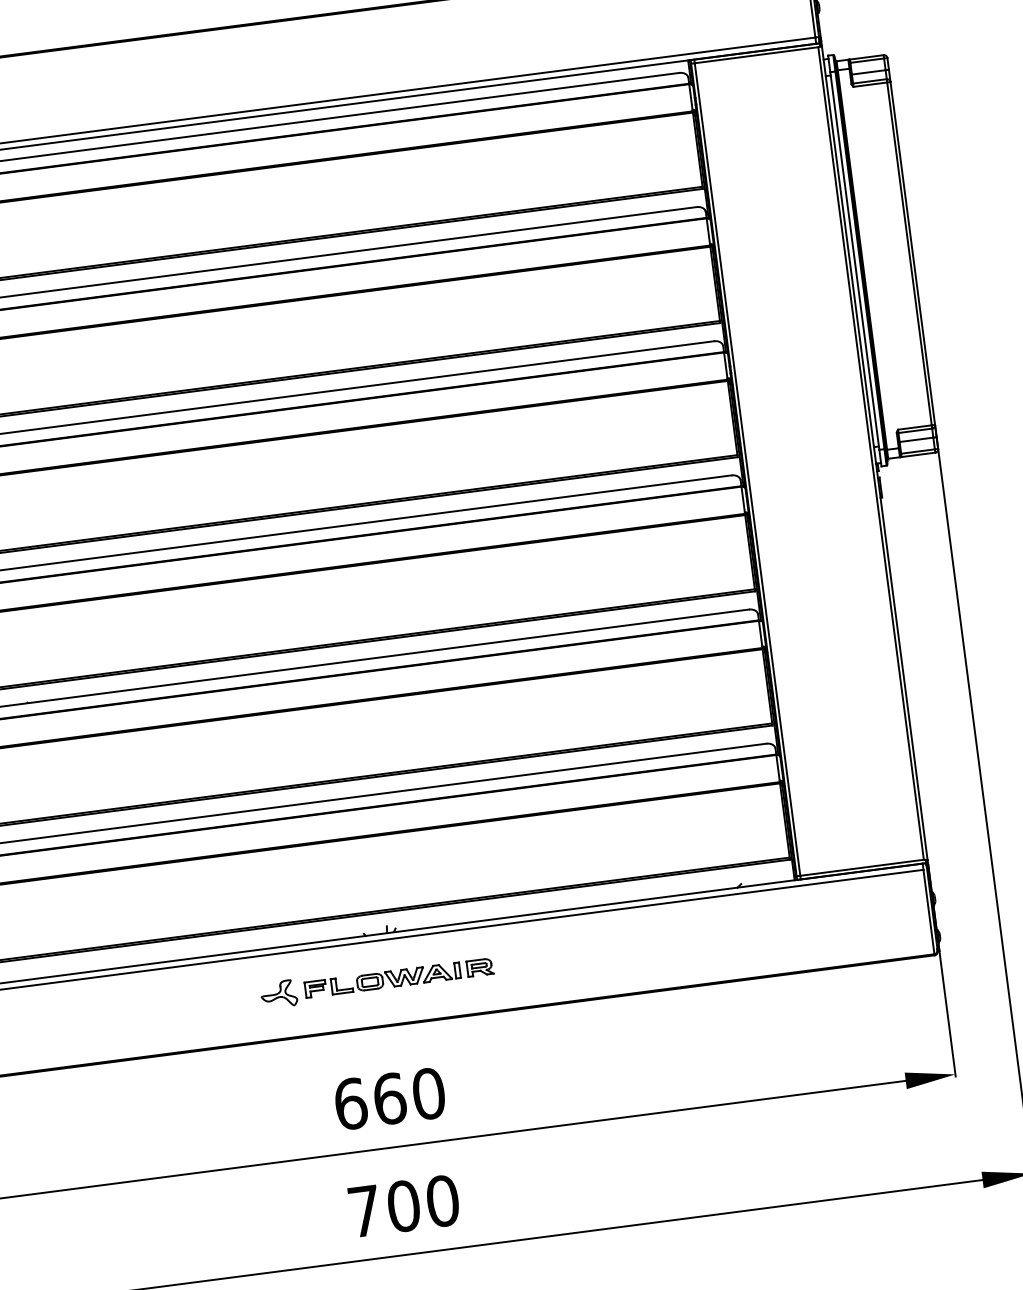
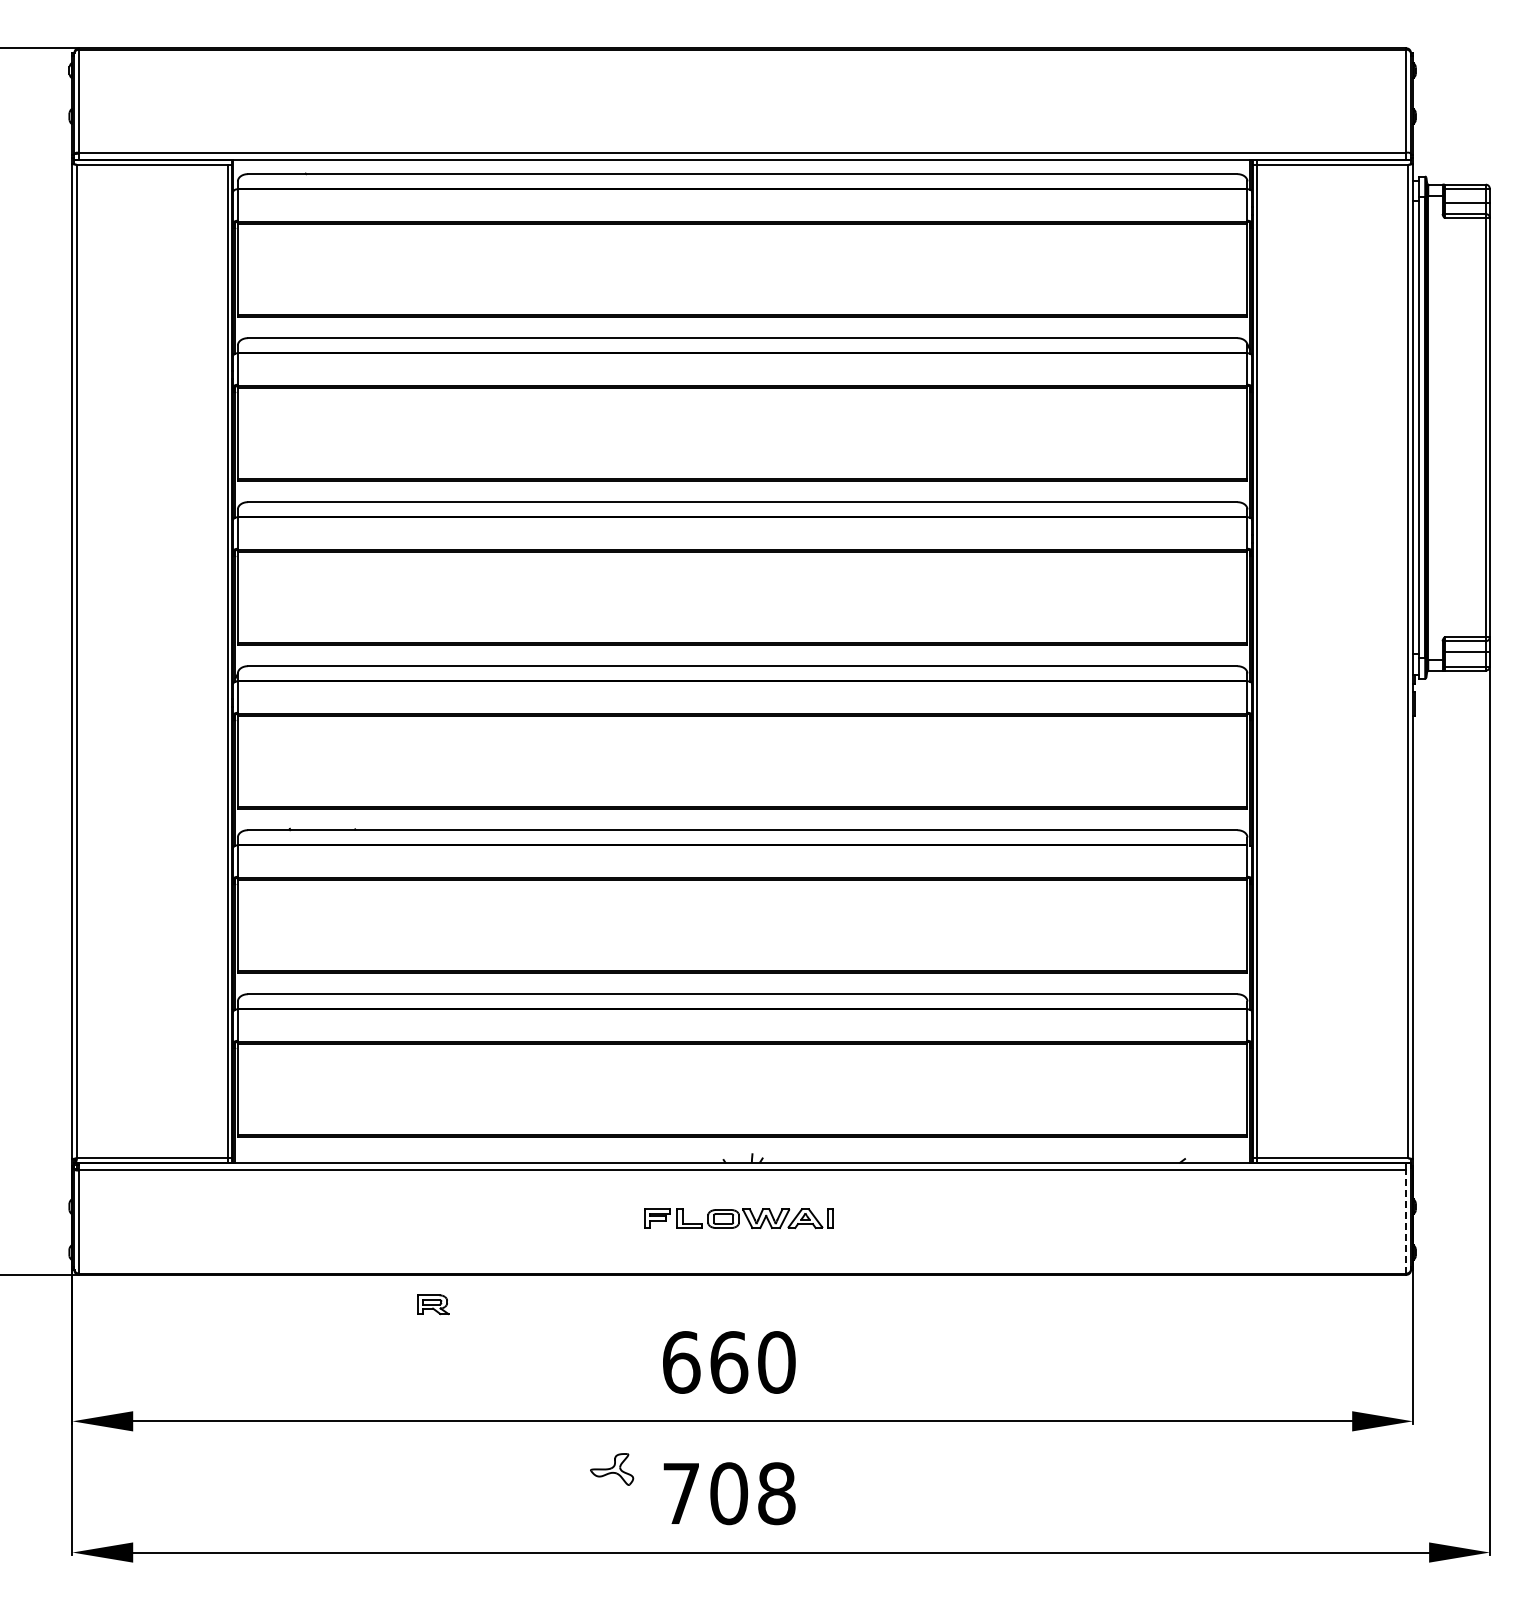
line: (928, 911) -> (1406, 1221), solid -> dashed
part: (480, 967) -> (433, 1304), moved
part: (279, 994) -> (612, 1469), moved
text: (442, 1201) -> (776, 1493), 700 -> 708

